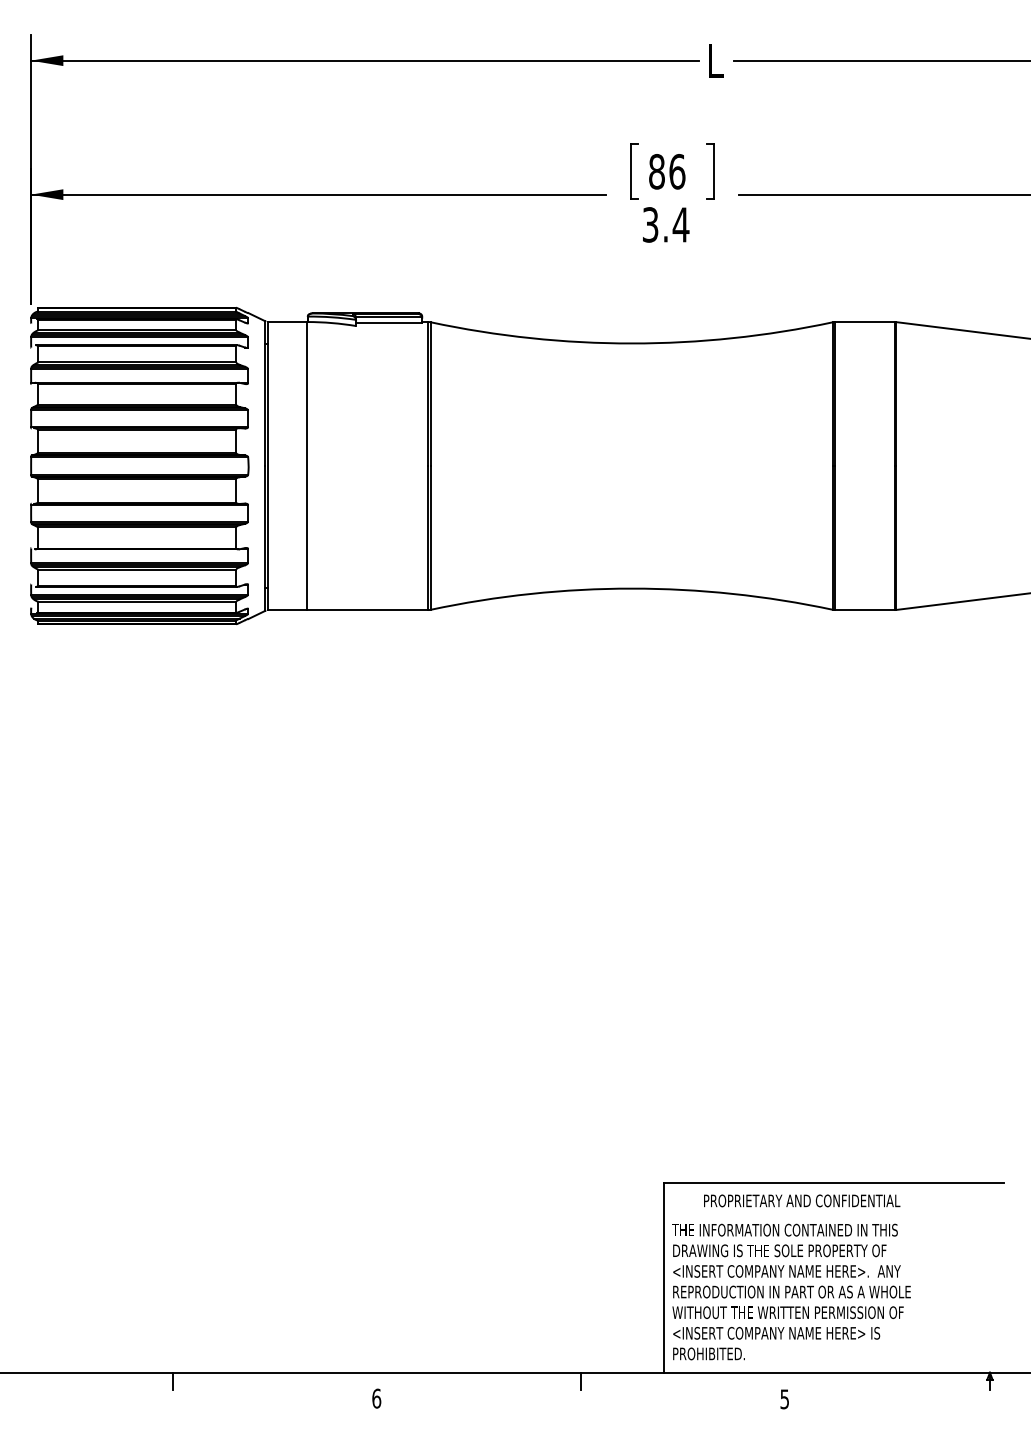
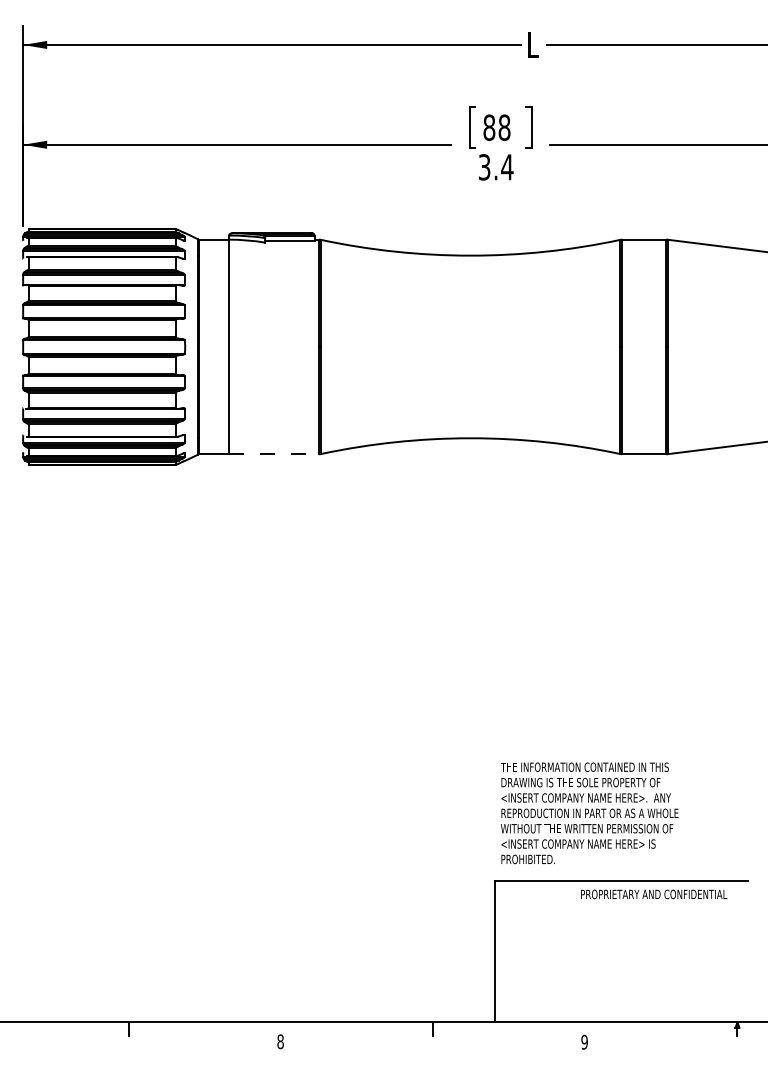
text: (677, 171) -> (504, 127), 86 -> 88
line: (367, 610) -> (273, 454), solid -> dashed
text: (802, 1200) -> (654, 894), moved
text: (791, 1291) -> (589, 812), moved
text: (376, 1398) -> (280, 1041), 6 -> 8
text: (784, 1398) -> (584, 1041), 5 -> 9

